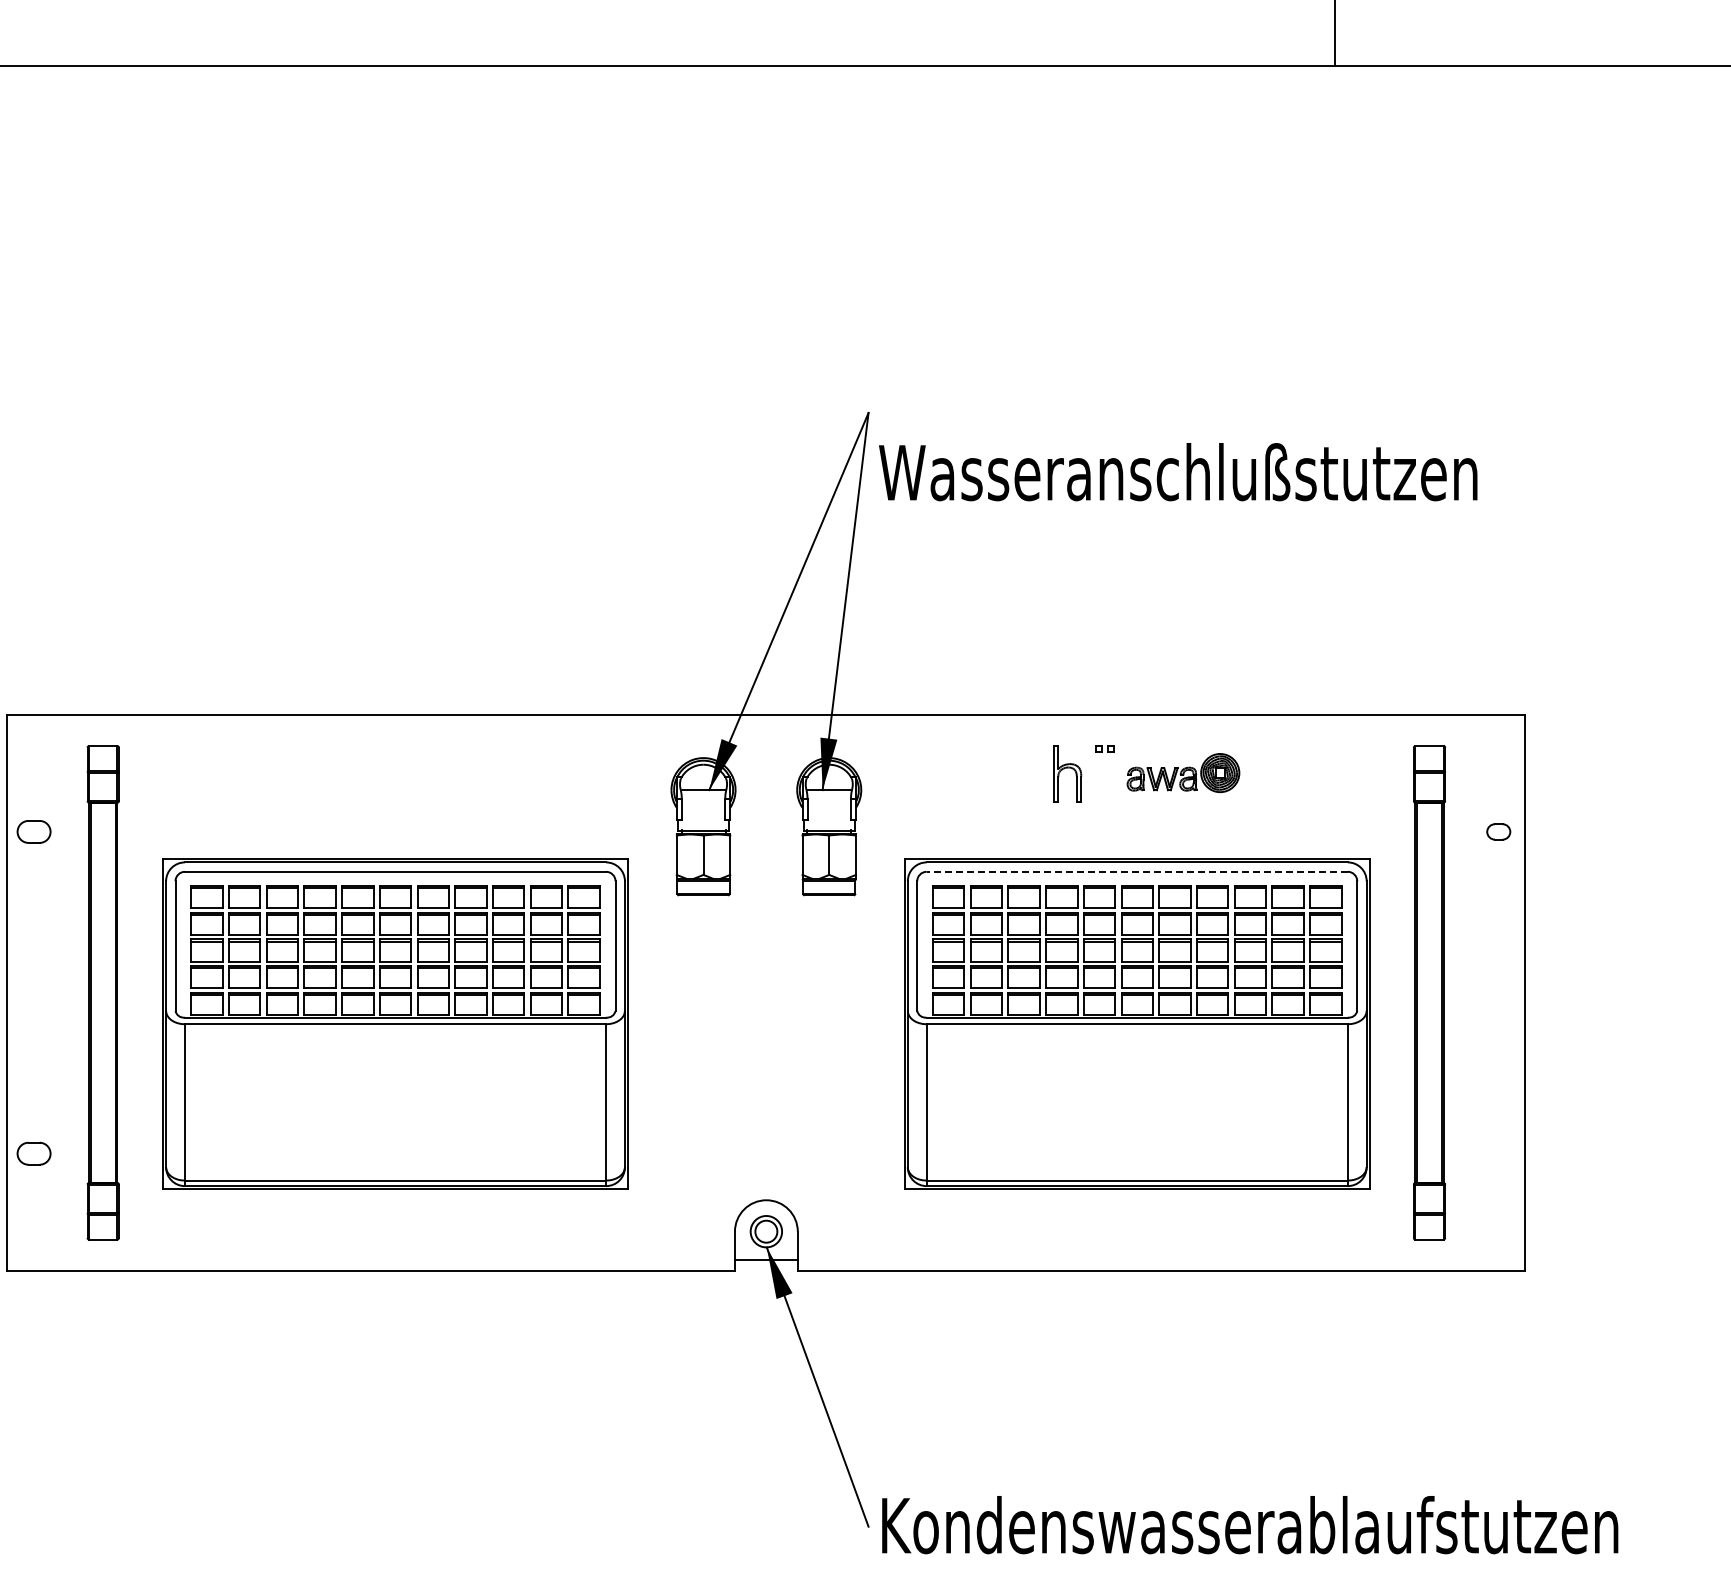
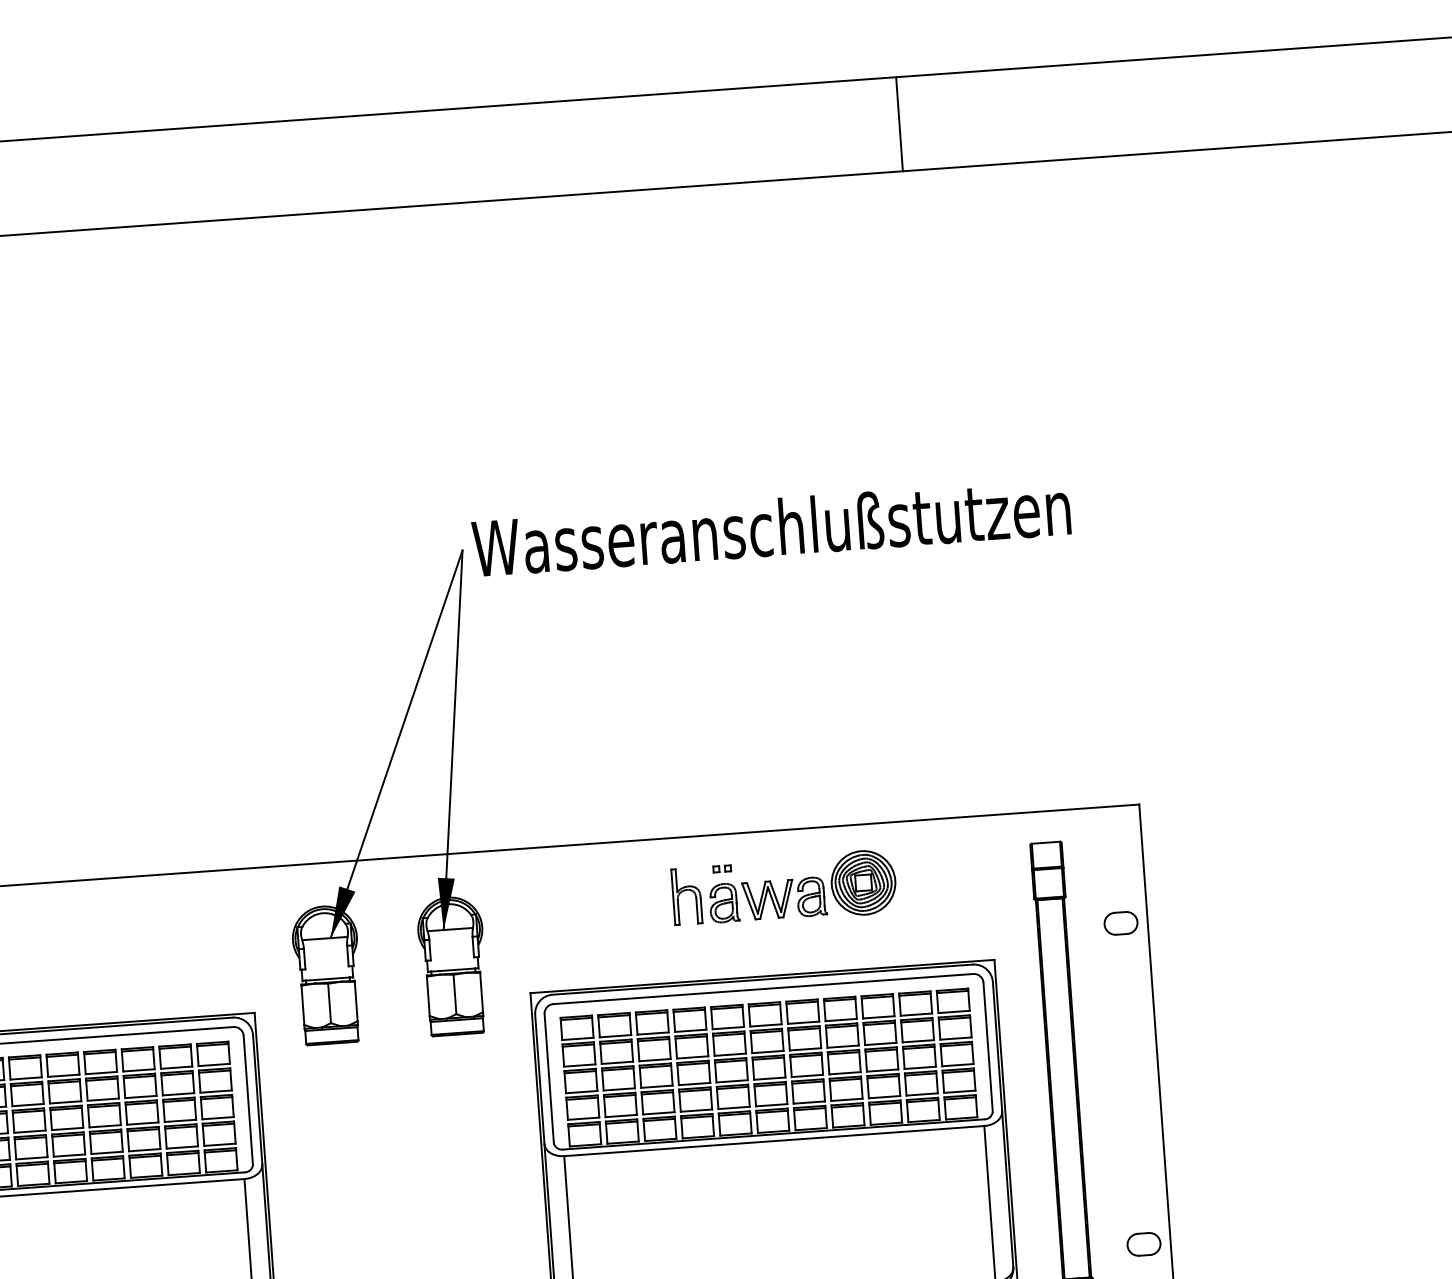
text: (1178, 472) -> (771, 527), moved
part: (1183, 772) -> (802, 886), size x1.67
part: (1498, 831) -> (1120, 922), size x1.43
line: (1137, 871) -> (763, 988), dashed -> solid
part: (1498, 1153) -> (1143, 1244), added

